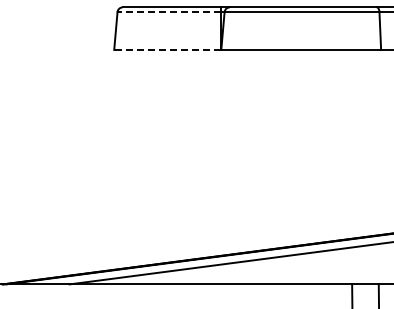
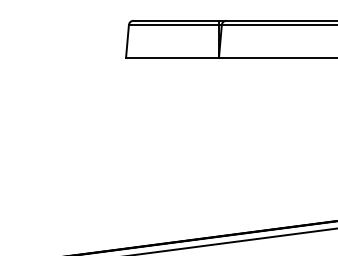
line: (169, 12) -> (174, 25), dashed -> solid
line: (167, 49) -> (172, 57), dashed -> solid

